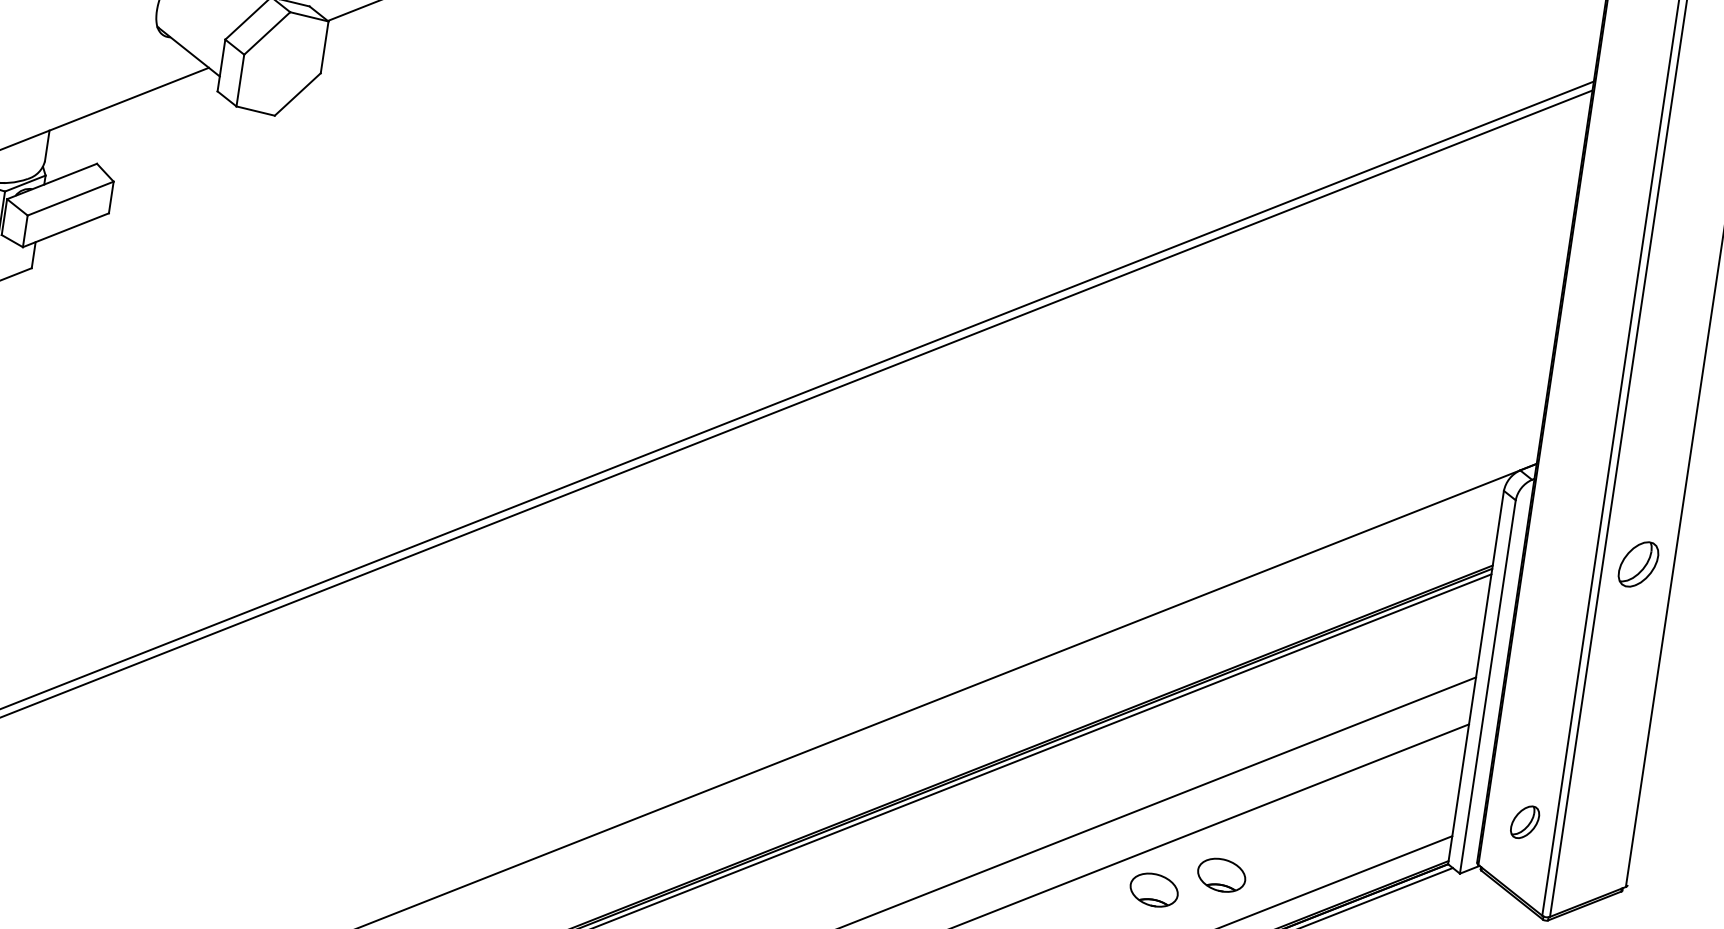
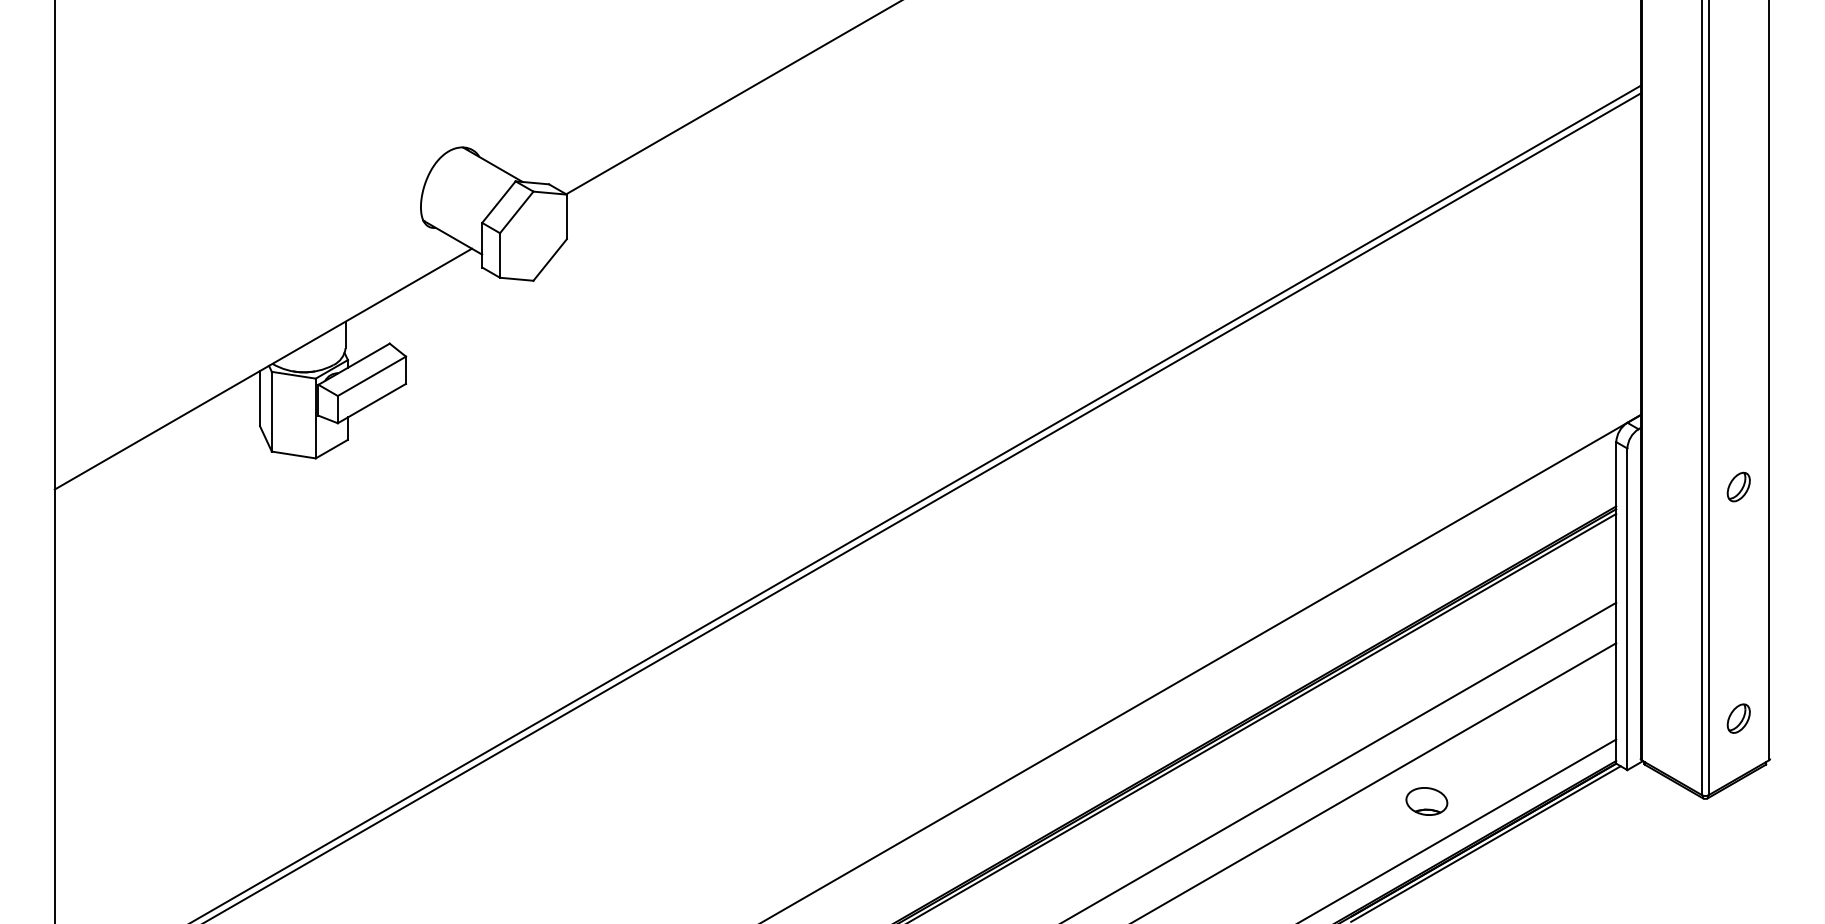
part: (1638, 563) -> (1738, 486), size x0.71
part: (1524, 822) -> (1738, 718), moved
part: (1153, 890) -> (1371, 822), removed

